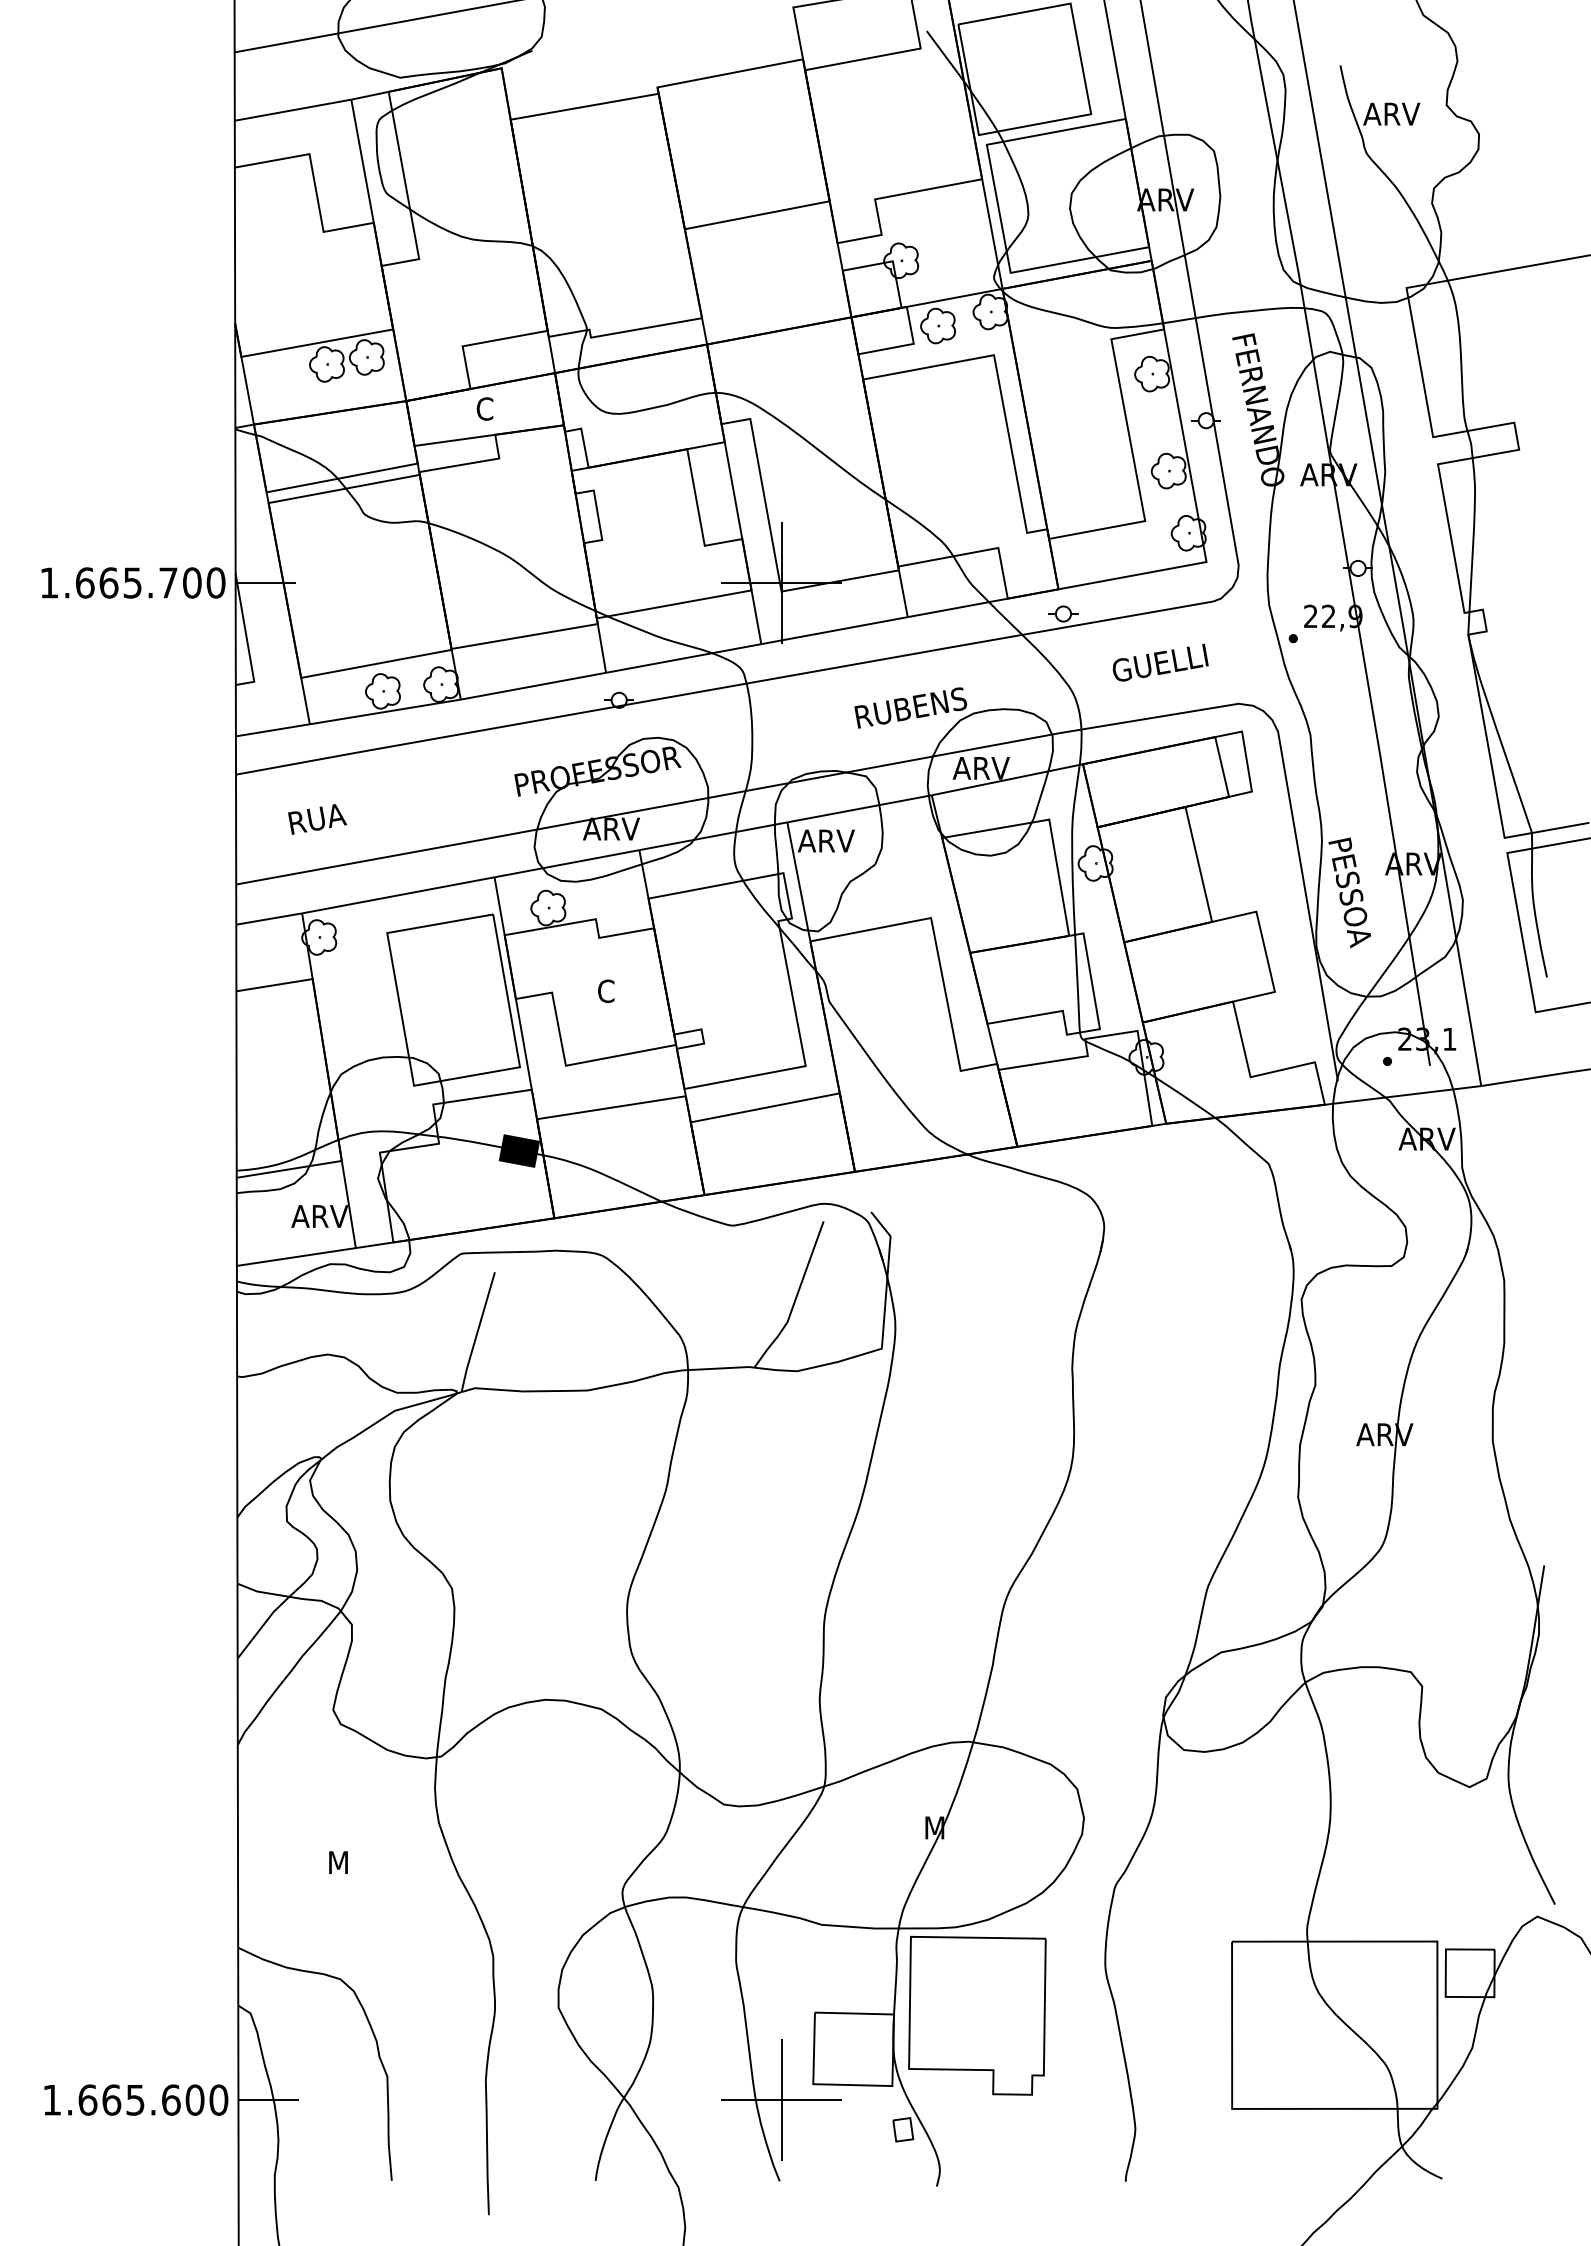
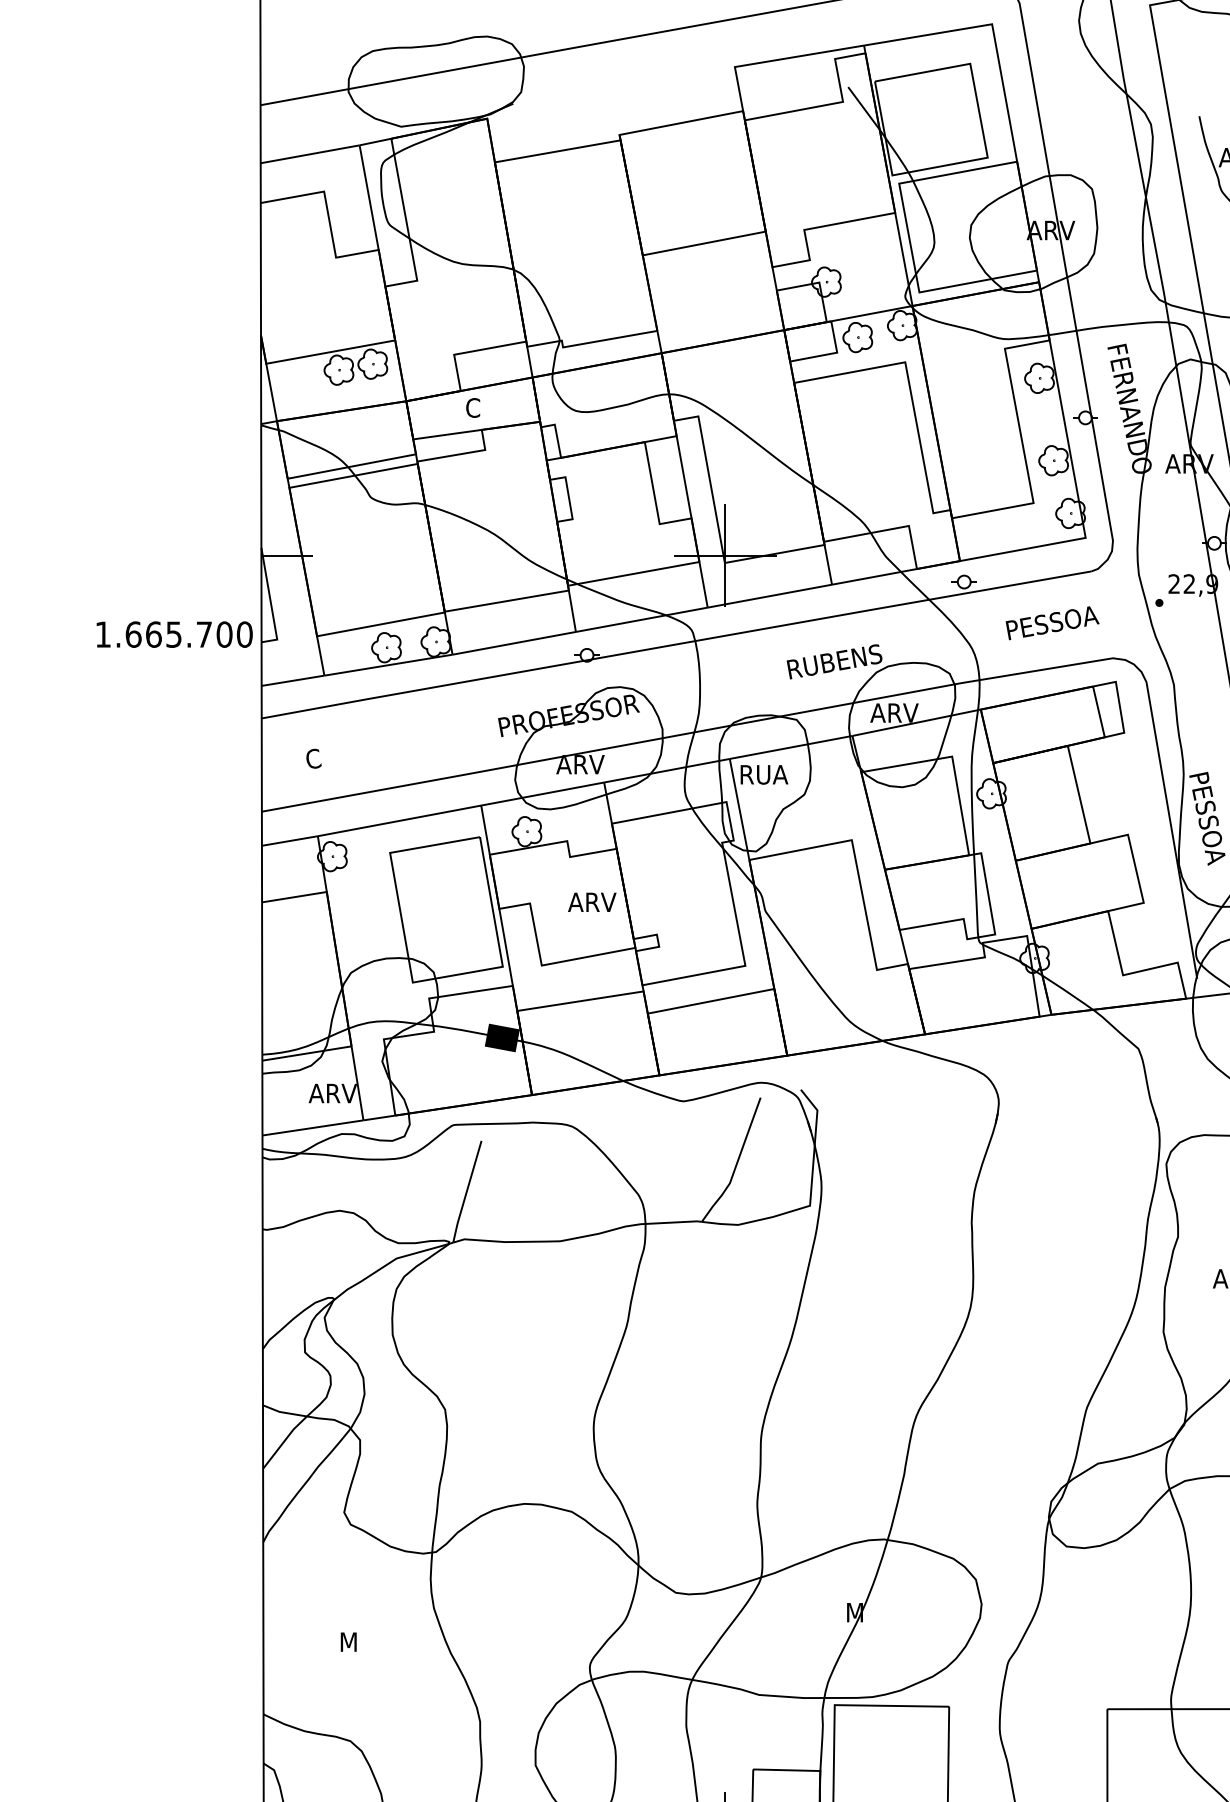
text: (133, 582) -> (174, 634), moved
text: (1167, 662) -> (1052, 623), GUELLI -> PESSOA
text: (317, 819) -> (330, 756), RUA -> C
text: (826, 840) -> (763, 774), ARV -> RUA
text: (624, 990) -> (591, 901), C -> ARV

